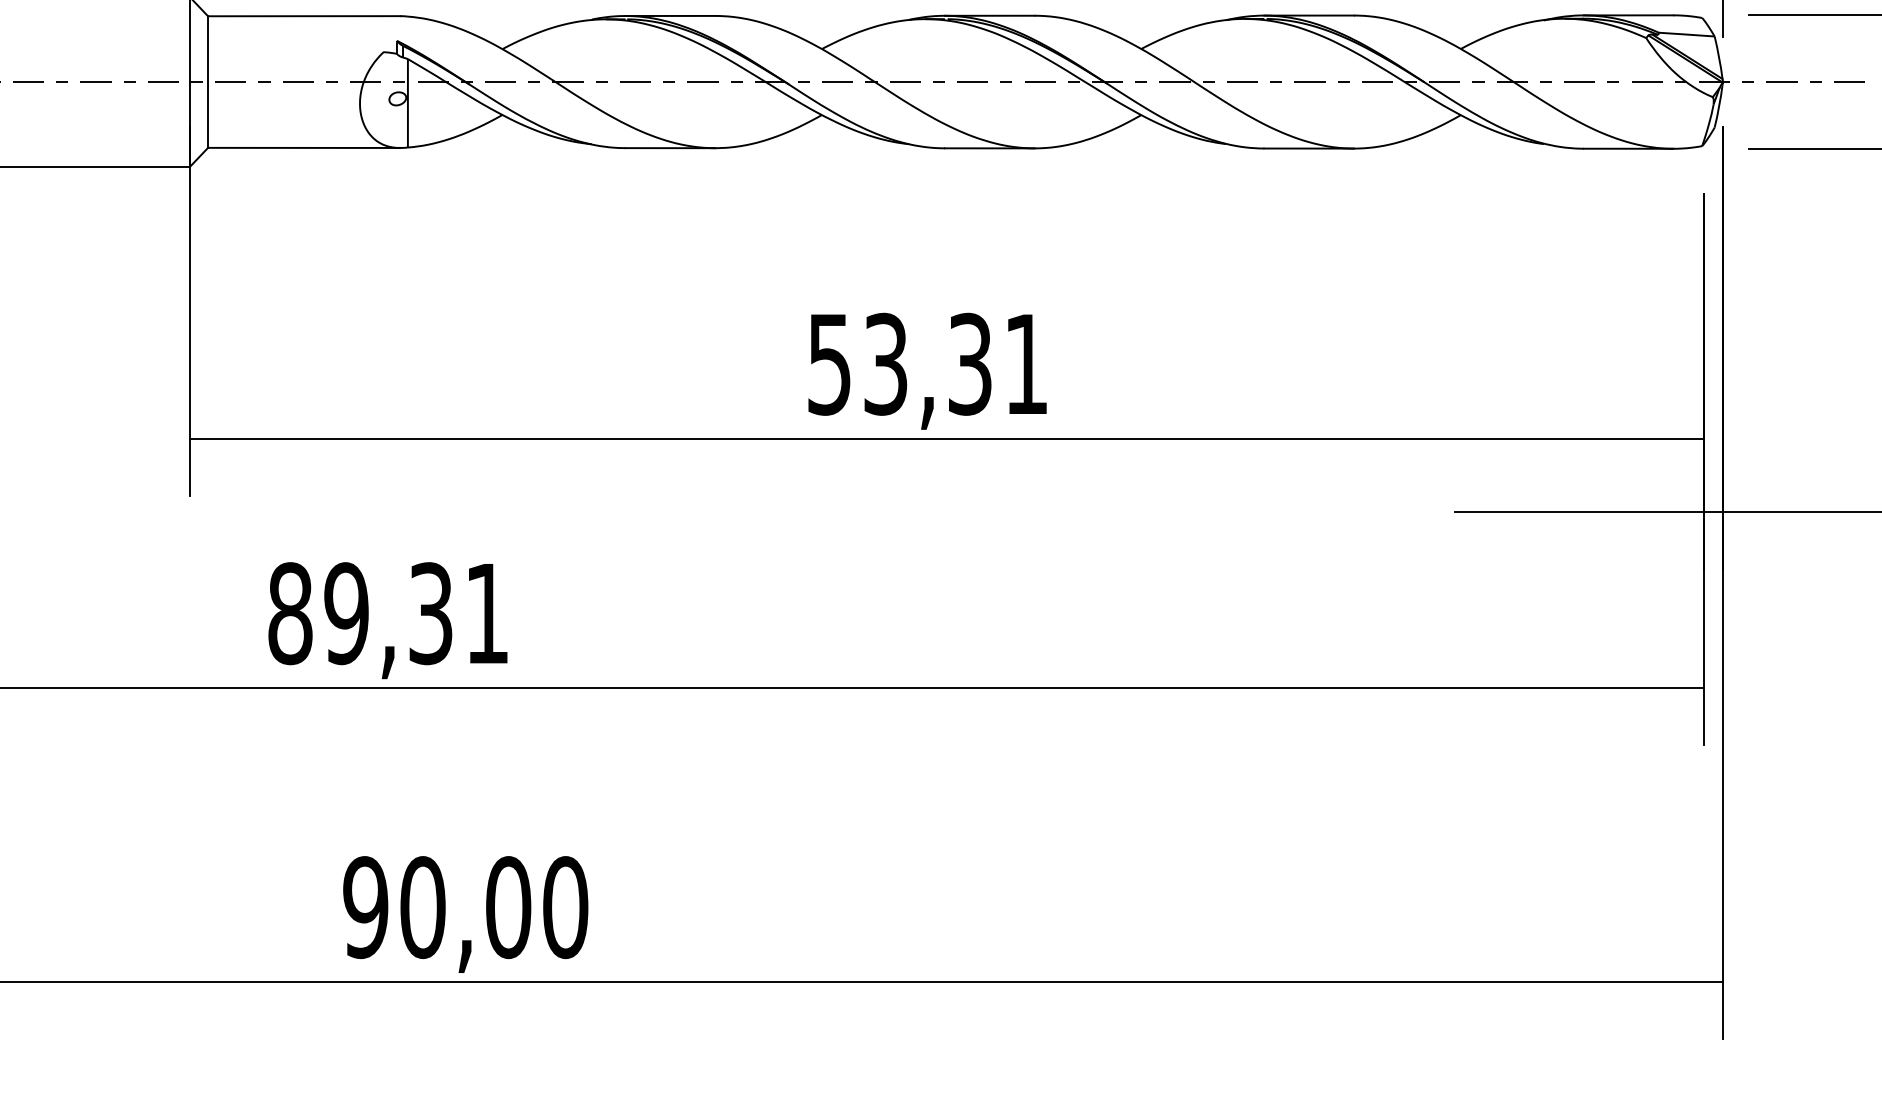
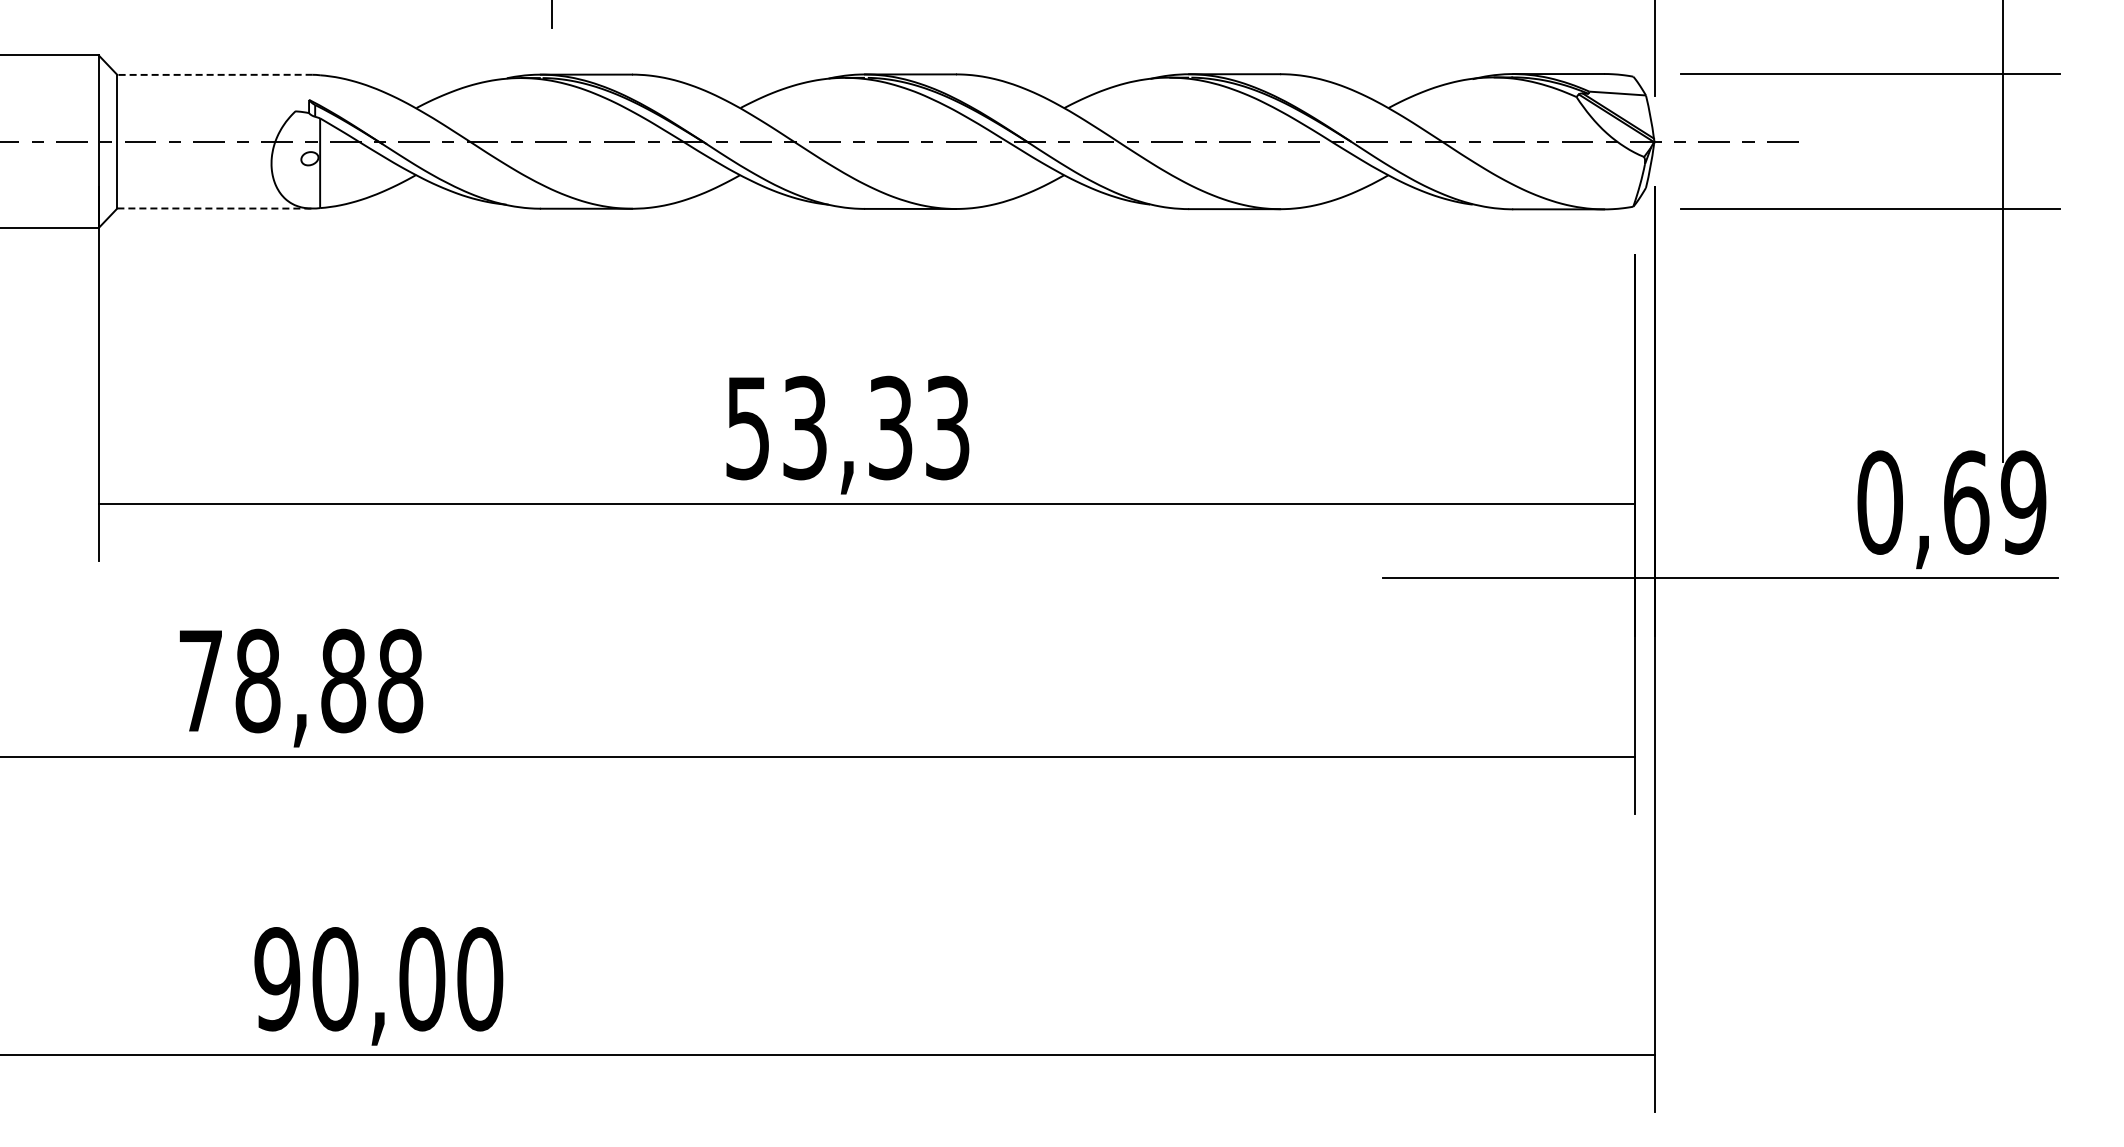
line: (304, 15) -> (215, 74), solid -> dashed
line: (304, 147) -> (215, 208), solid -> dashed
text: (1026, 363) -> (947, 427), 53,31 -> 53,33
text: (388, 613) -> (300, 680), 89,31 -> 78,88

